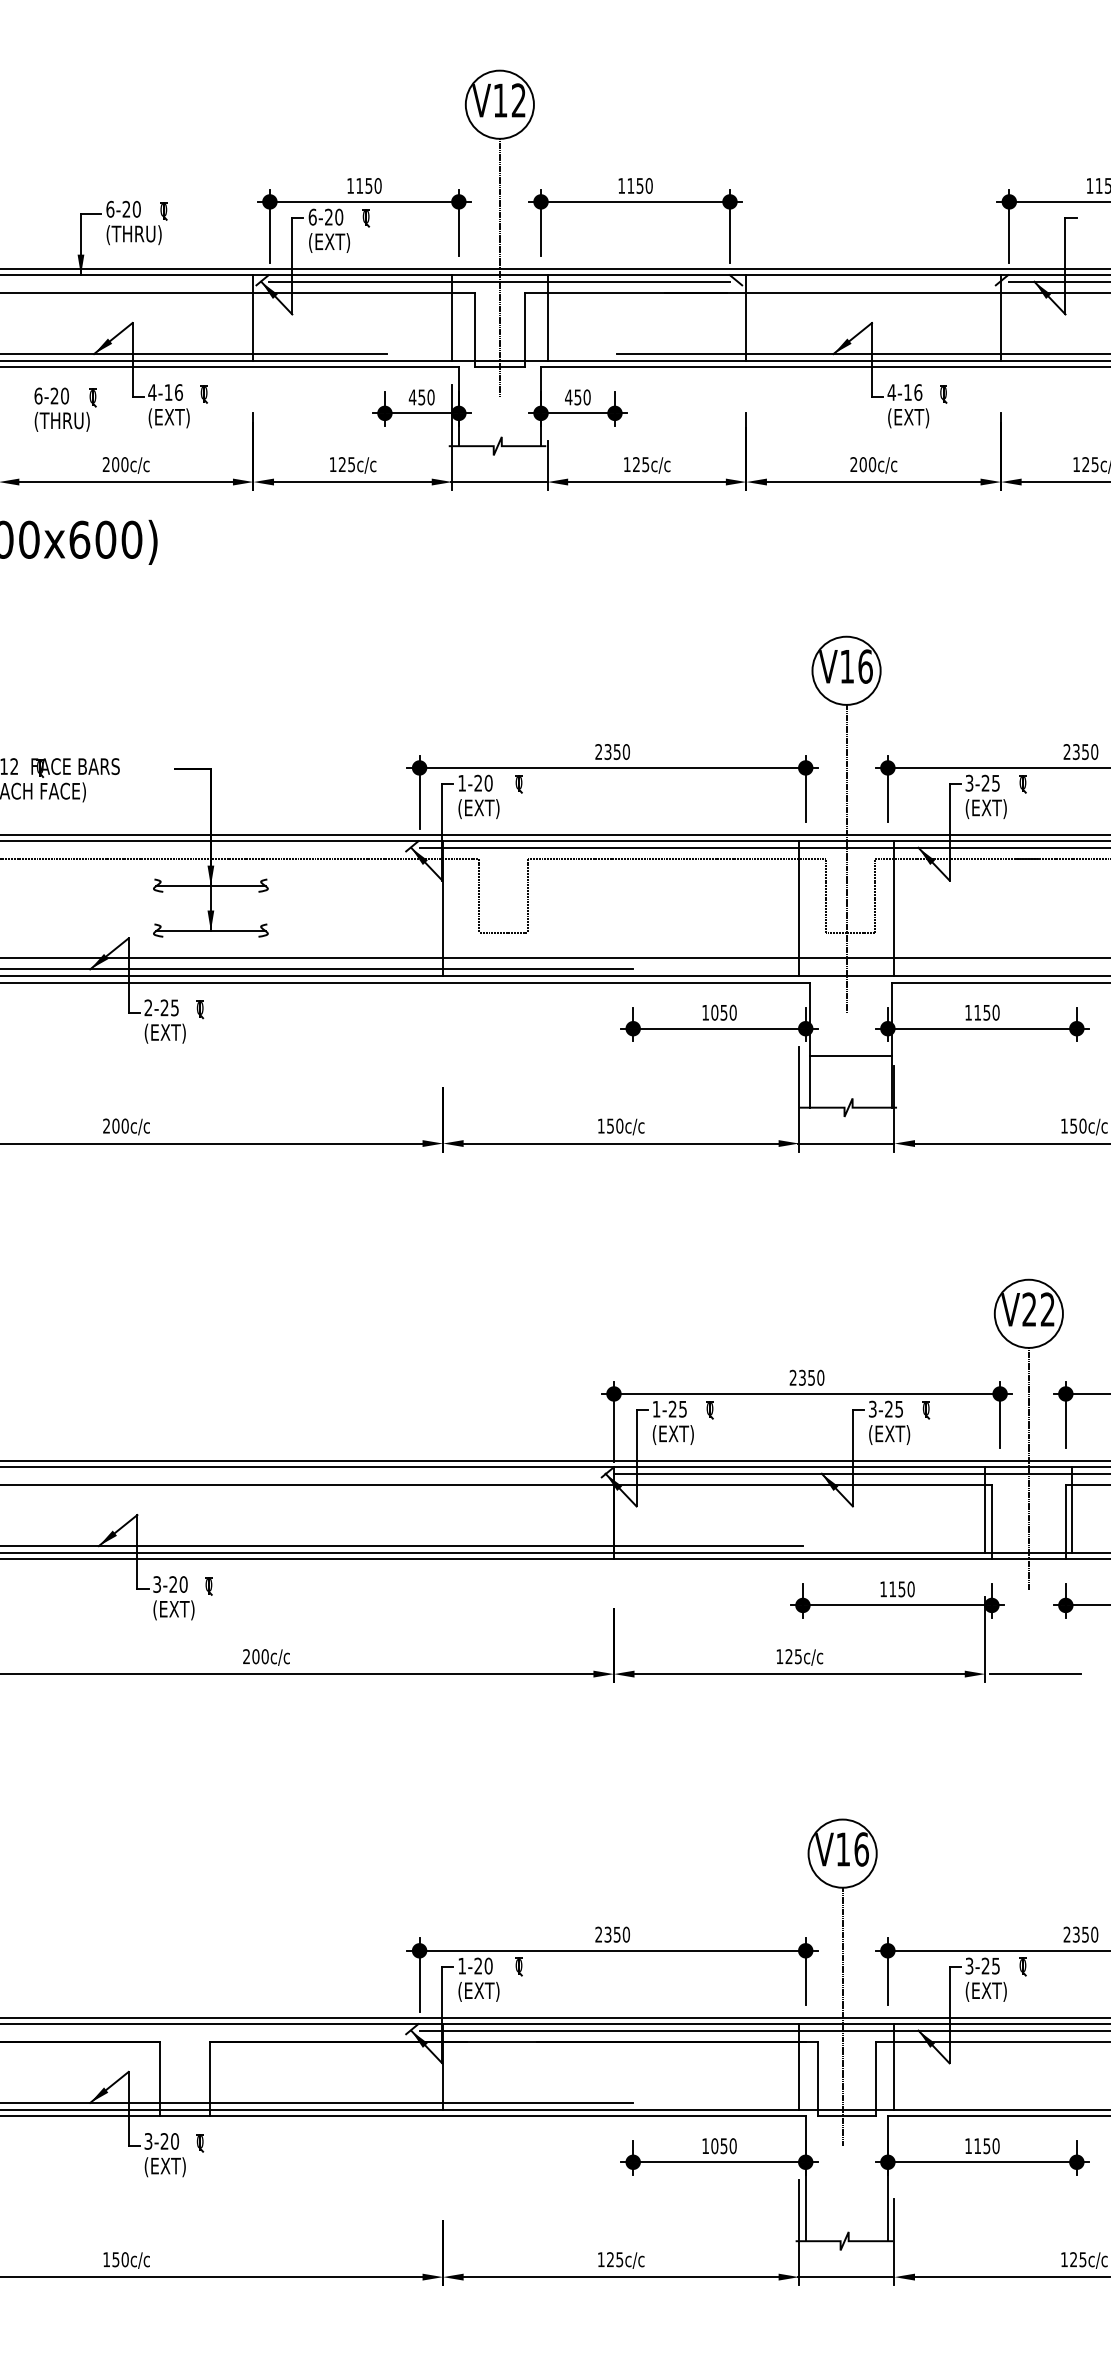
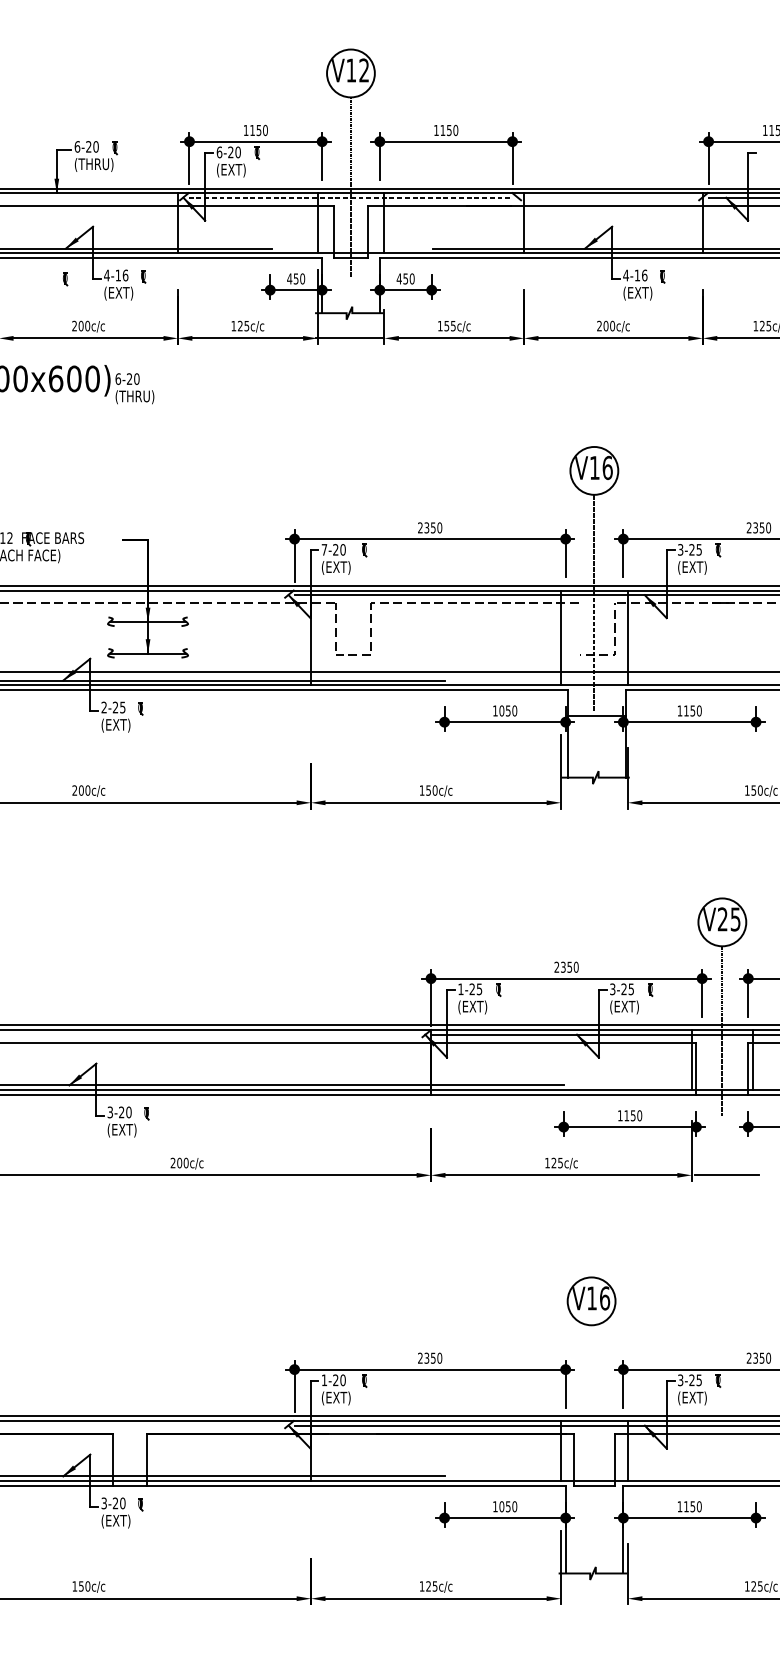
line: (499, 281) -> (350, 197), solid -> dashed
text: (61, 409) -> (134, 388), moved
text: (636, 464) -> (446, 326), 125c/c -> 155c/c
text: (461, 783) -> (324, 550), 1-20 -> 7-20
line: (826, 896) -> (580, 629), removed
line: (850, 1056) -> (597, 716), moved
line: (845, 1143) -> (593, 802), removed
text: (1047, 1309) -> (735, 919), V22 -> V25
line: (842, 2016) -> (591, 1415), removed
line: (845, 2277) -> (593, 1598), removed

